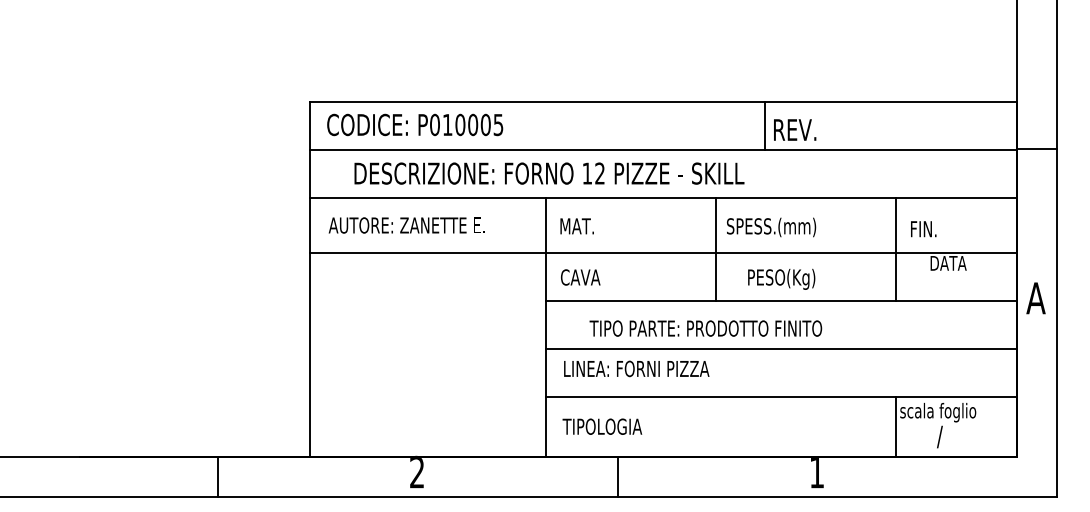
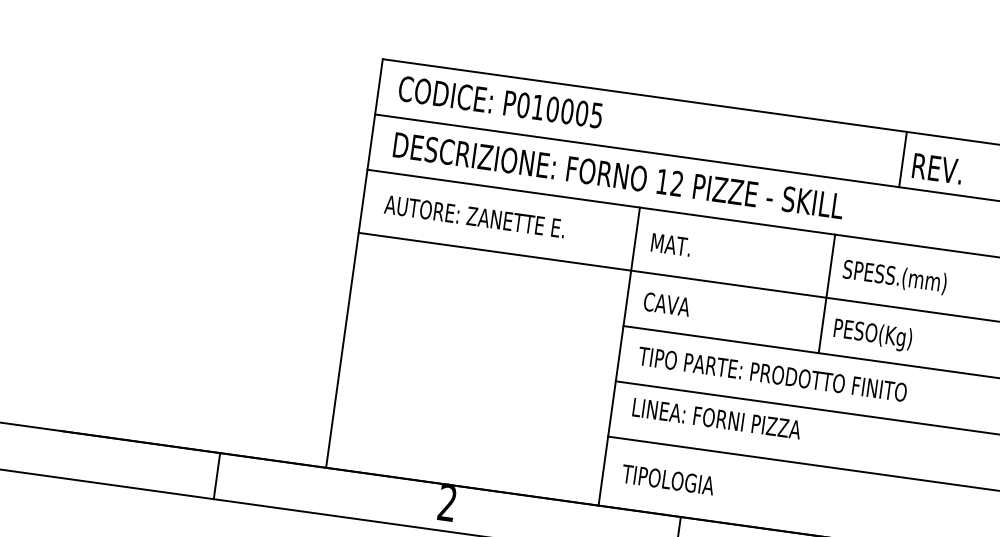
text: (549, 173) -> (618, 175), moved
text: (781, 278) -> (872, 334), moved
text: (705, 328) -> (772, 374), moved

